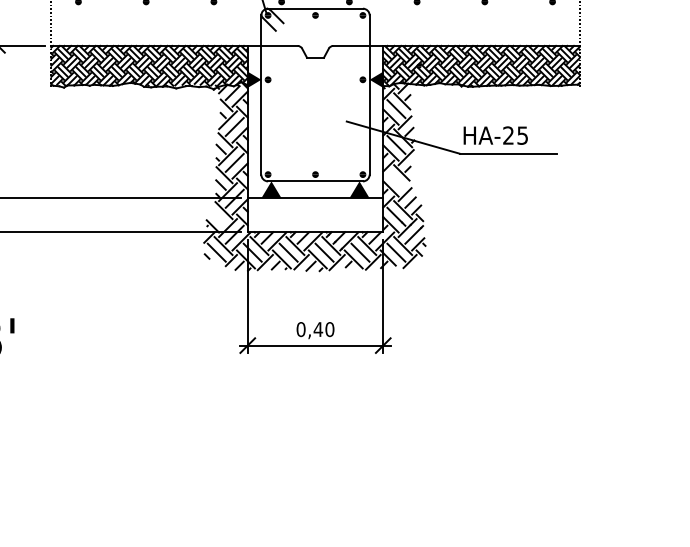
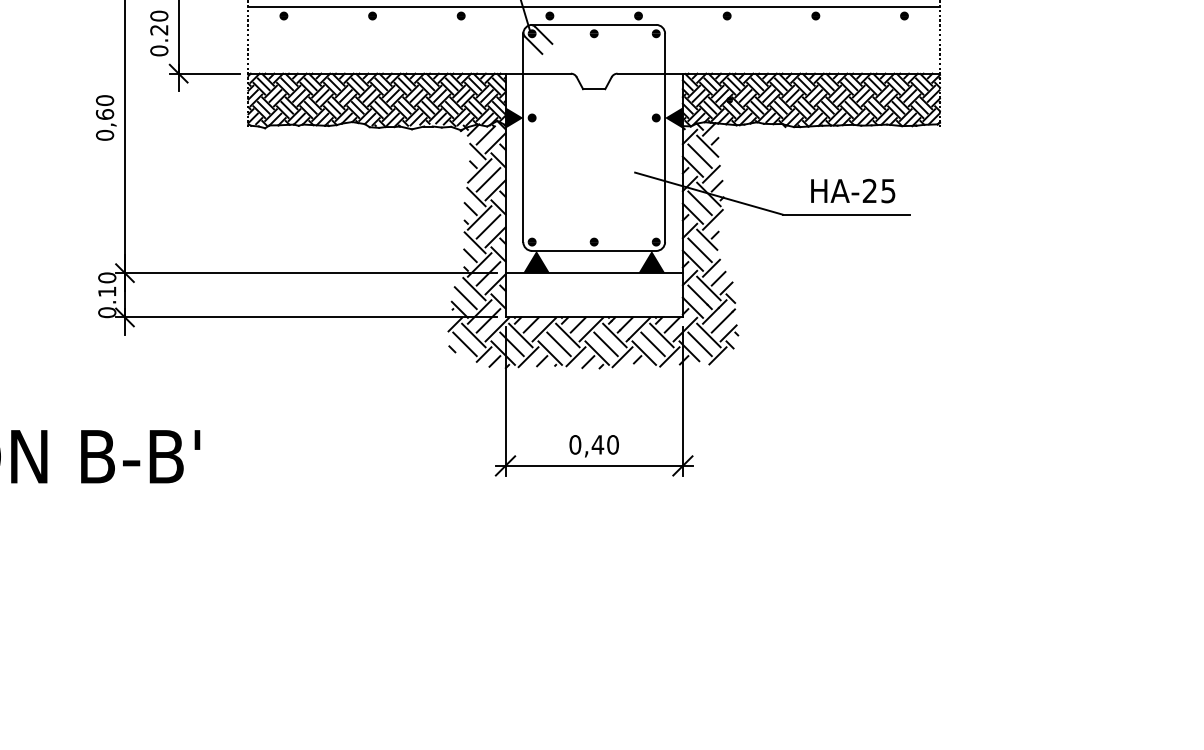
text: (496, 135) -> (853, 190), moved
line: (395, 181) -> (699, 250), added
line: (217, 217) -> (465, 298), added

